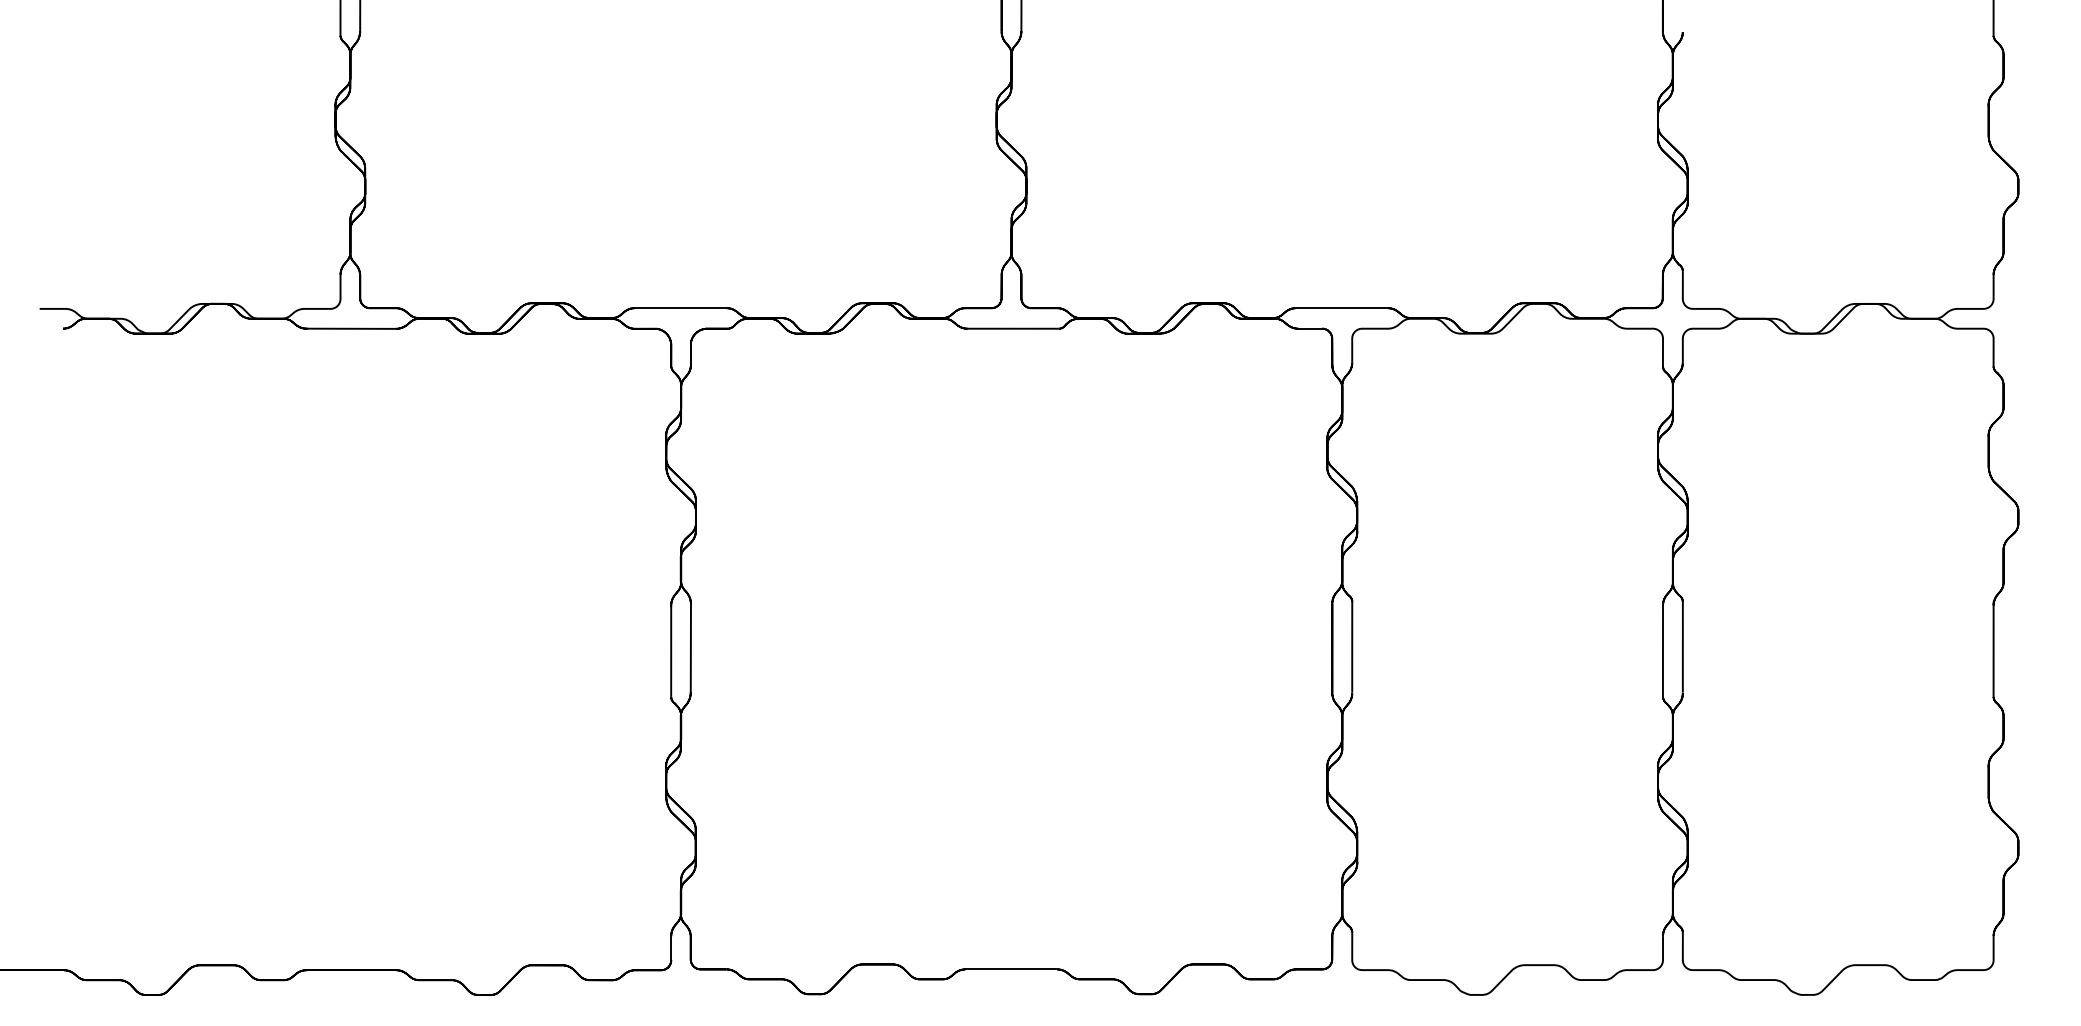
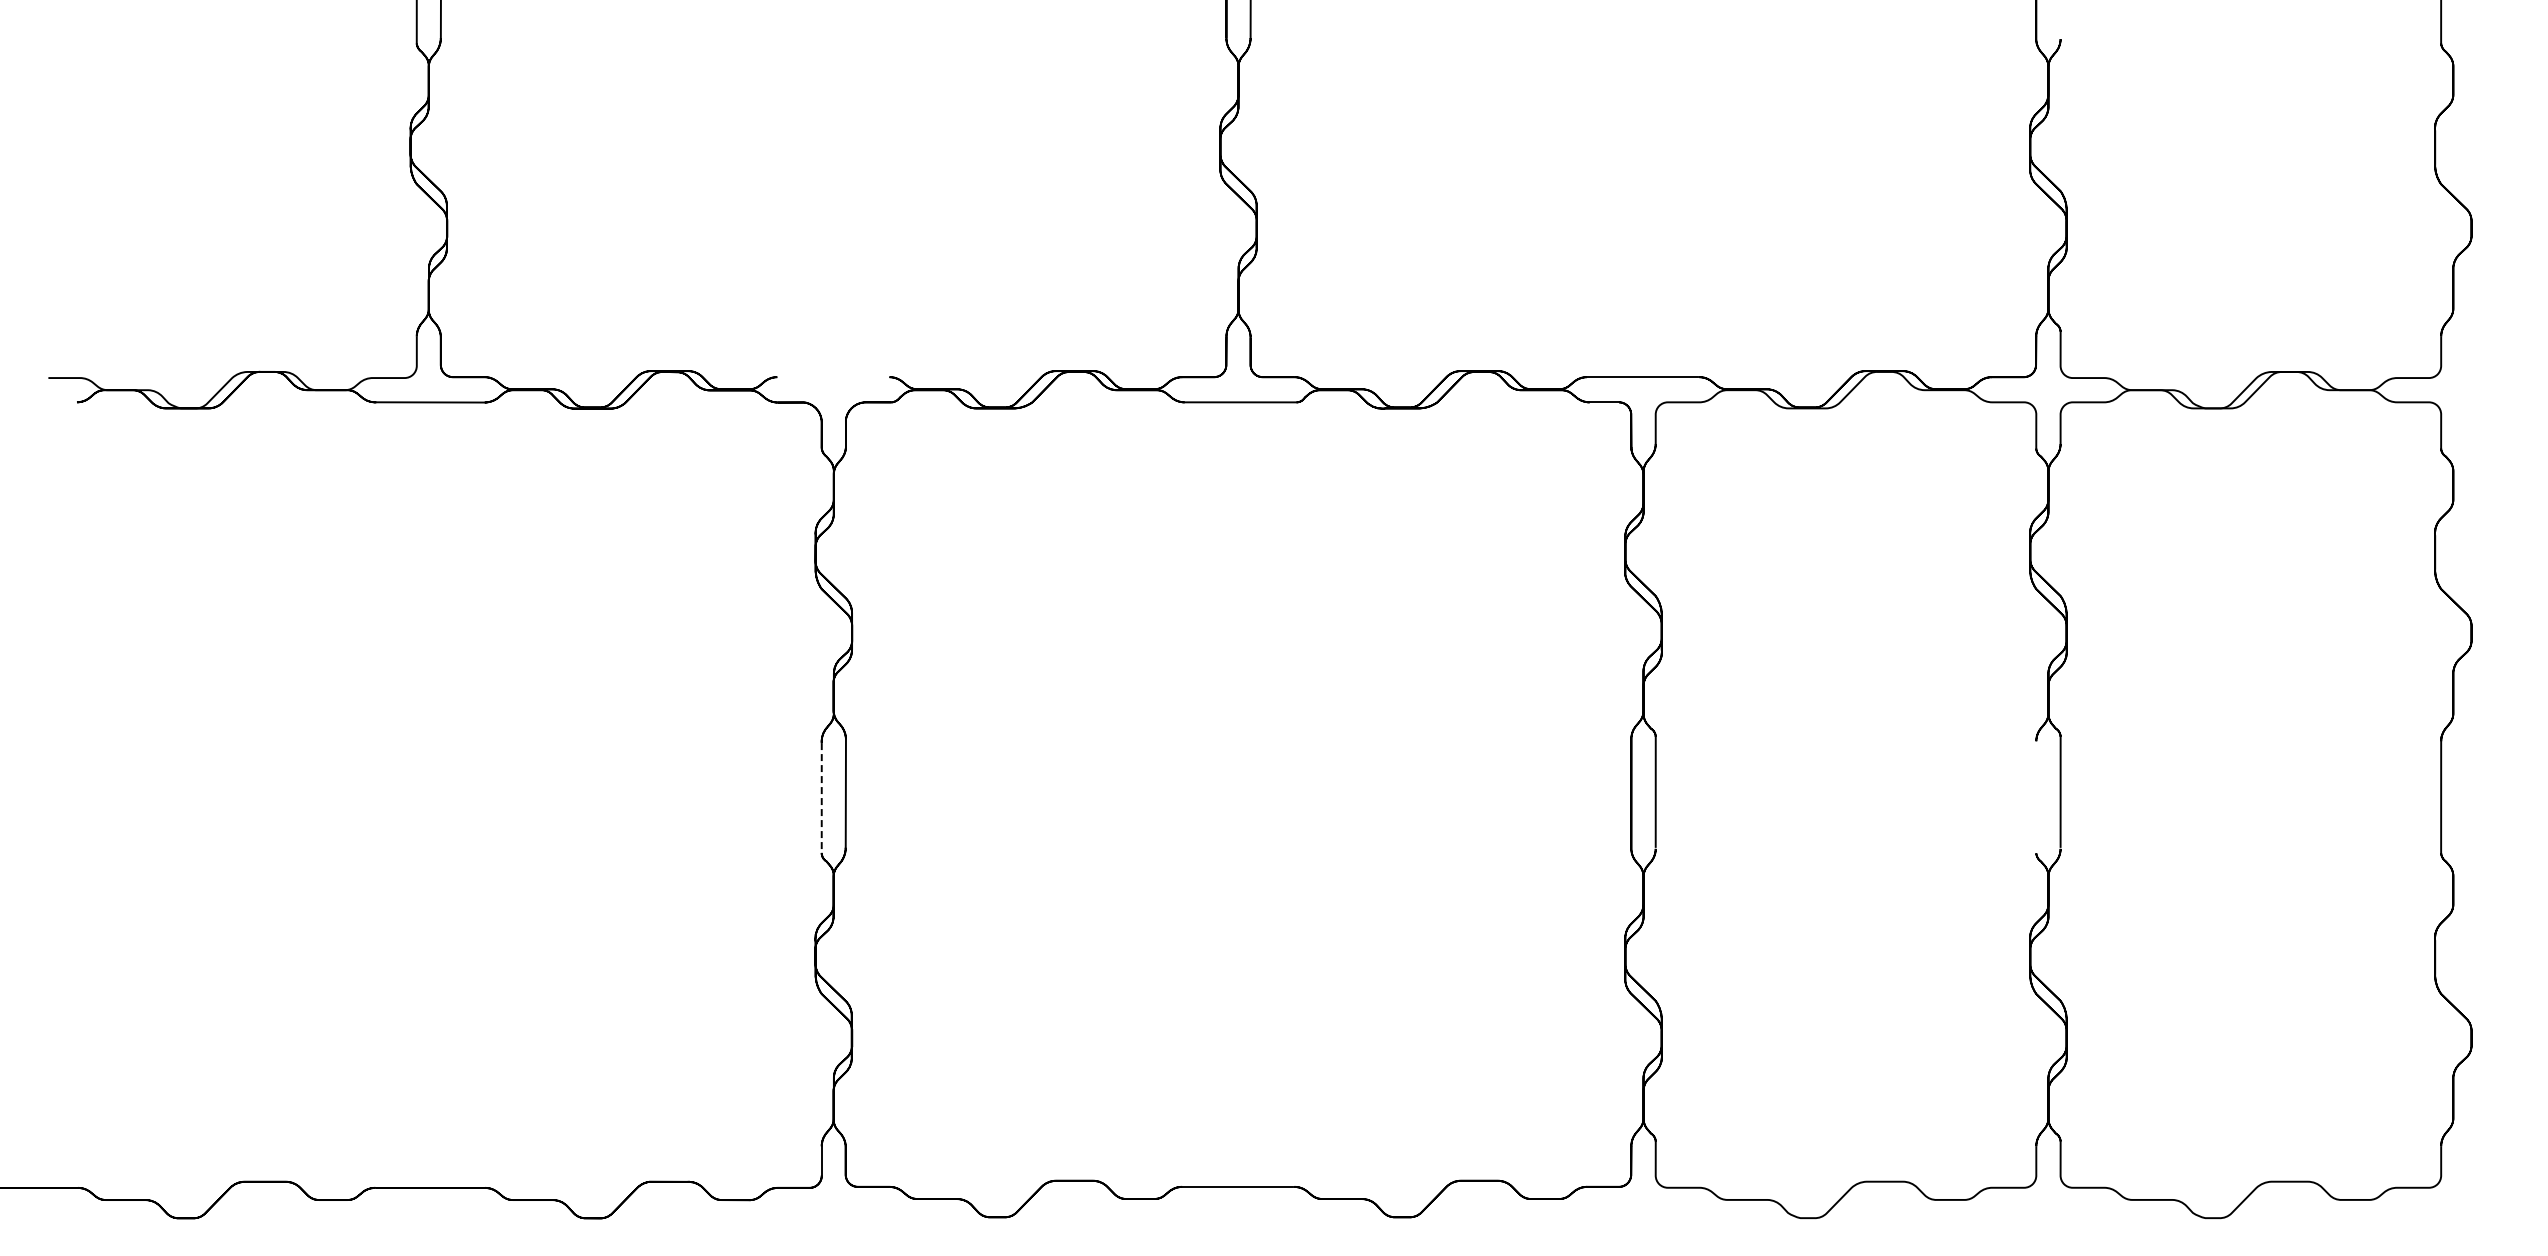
line: (679, 308) -> (832, 377), removed
line: (1663, 649) -> (2036, 795), removed
line: (670, 651) -> (821, 797), solid -> dashed

